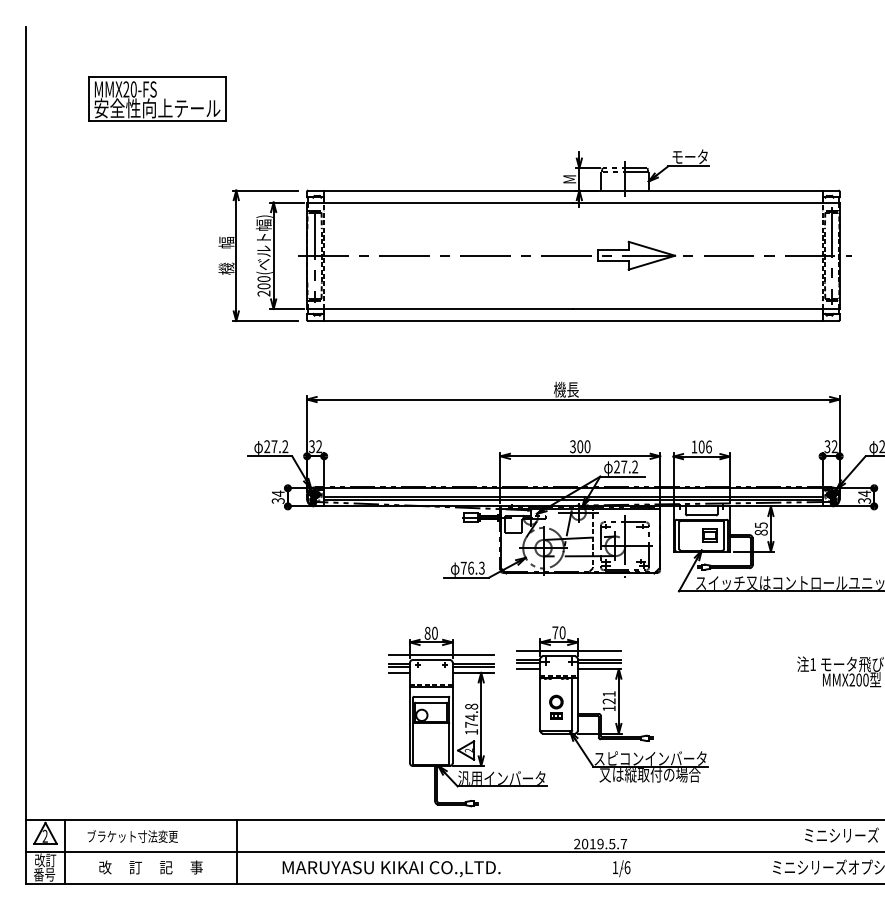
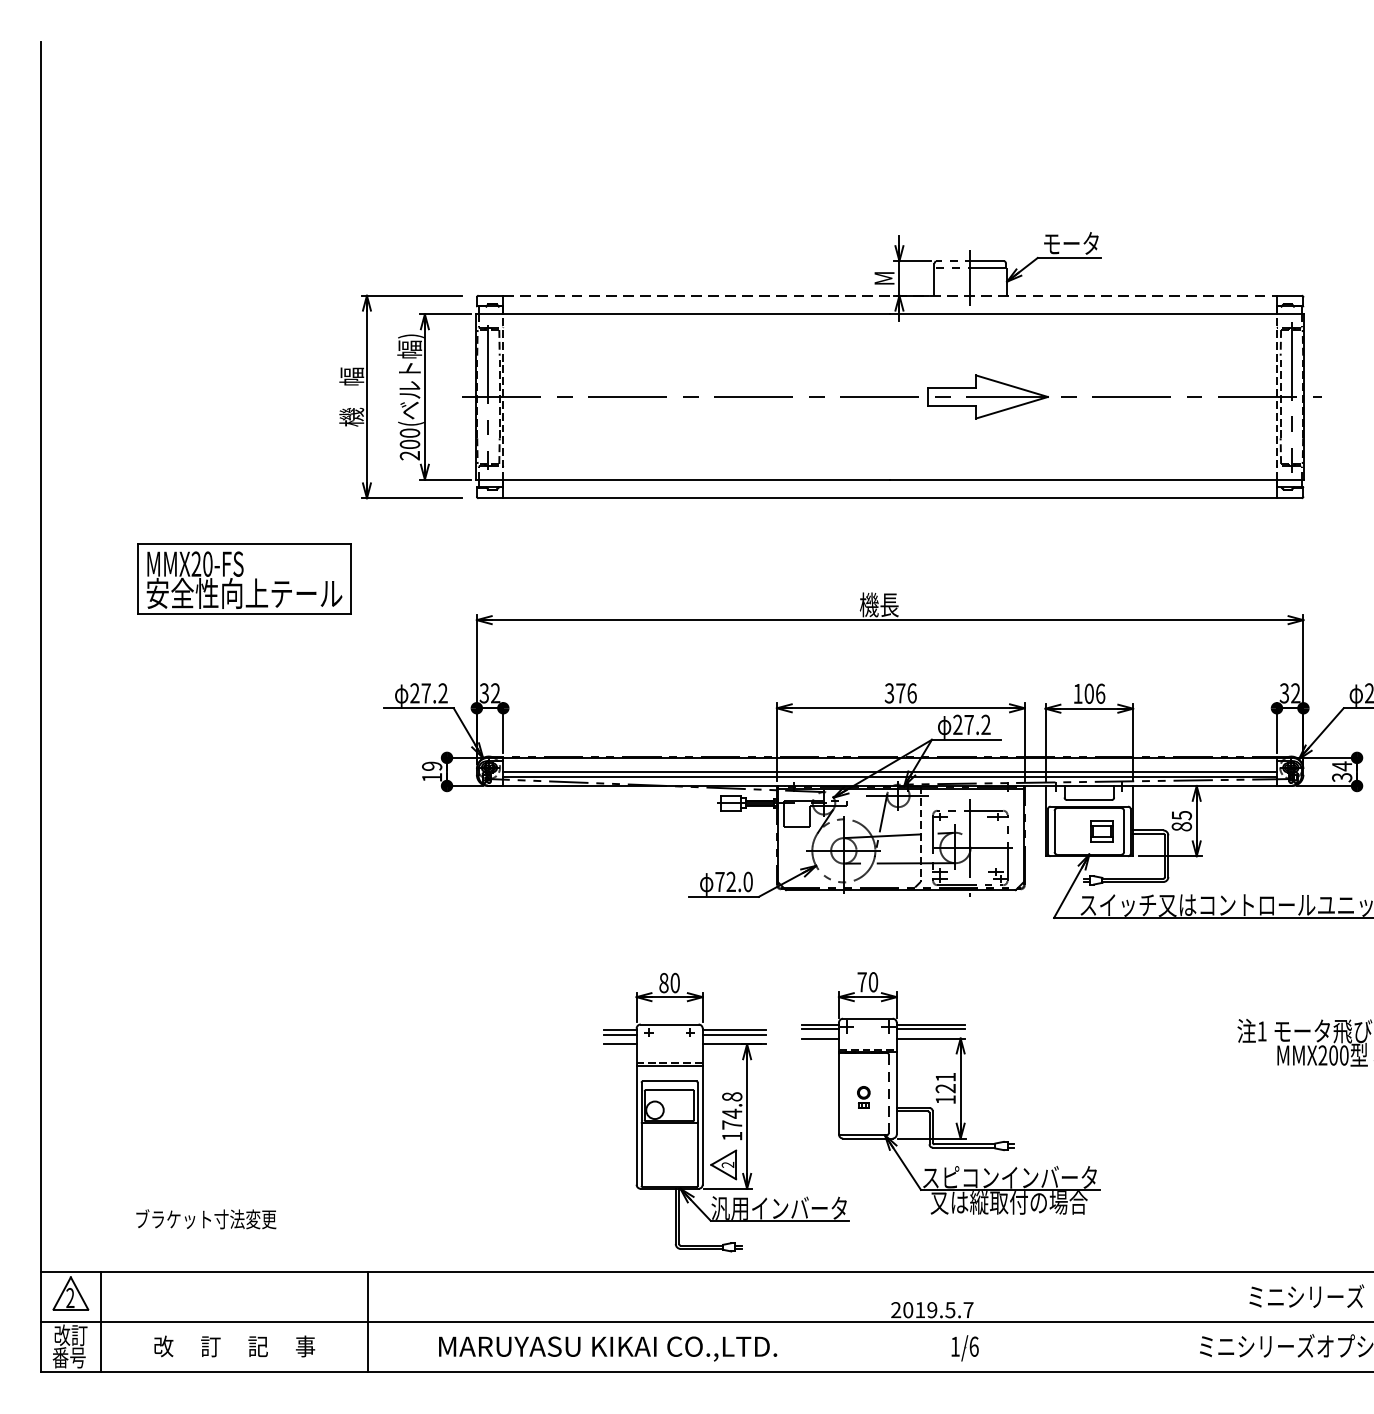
part: (157, 98) -> (244, 578), moved
line: (573, 190) -> (890, 295), solid -> dashed
text: (583, 446) -> (905, 693), 300 -> 376
text: (277, 496) -> (430, 770), 34 -> 19
text: (476, 567) -> (739, 880), 76.3 -> 72.0
line: (568, 651) -> (882, 1011), removed
line: (440, 654) -> (683, 1015), removed
line: (572, 704) -> (888, 1093), solid -> dashed
part: (556, 706) -> (863, 1096), size x0.6
text: (132, 836) -> (205, 1219), moved

